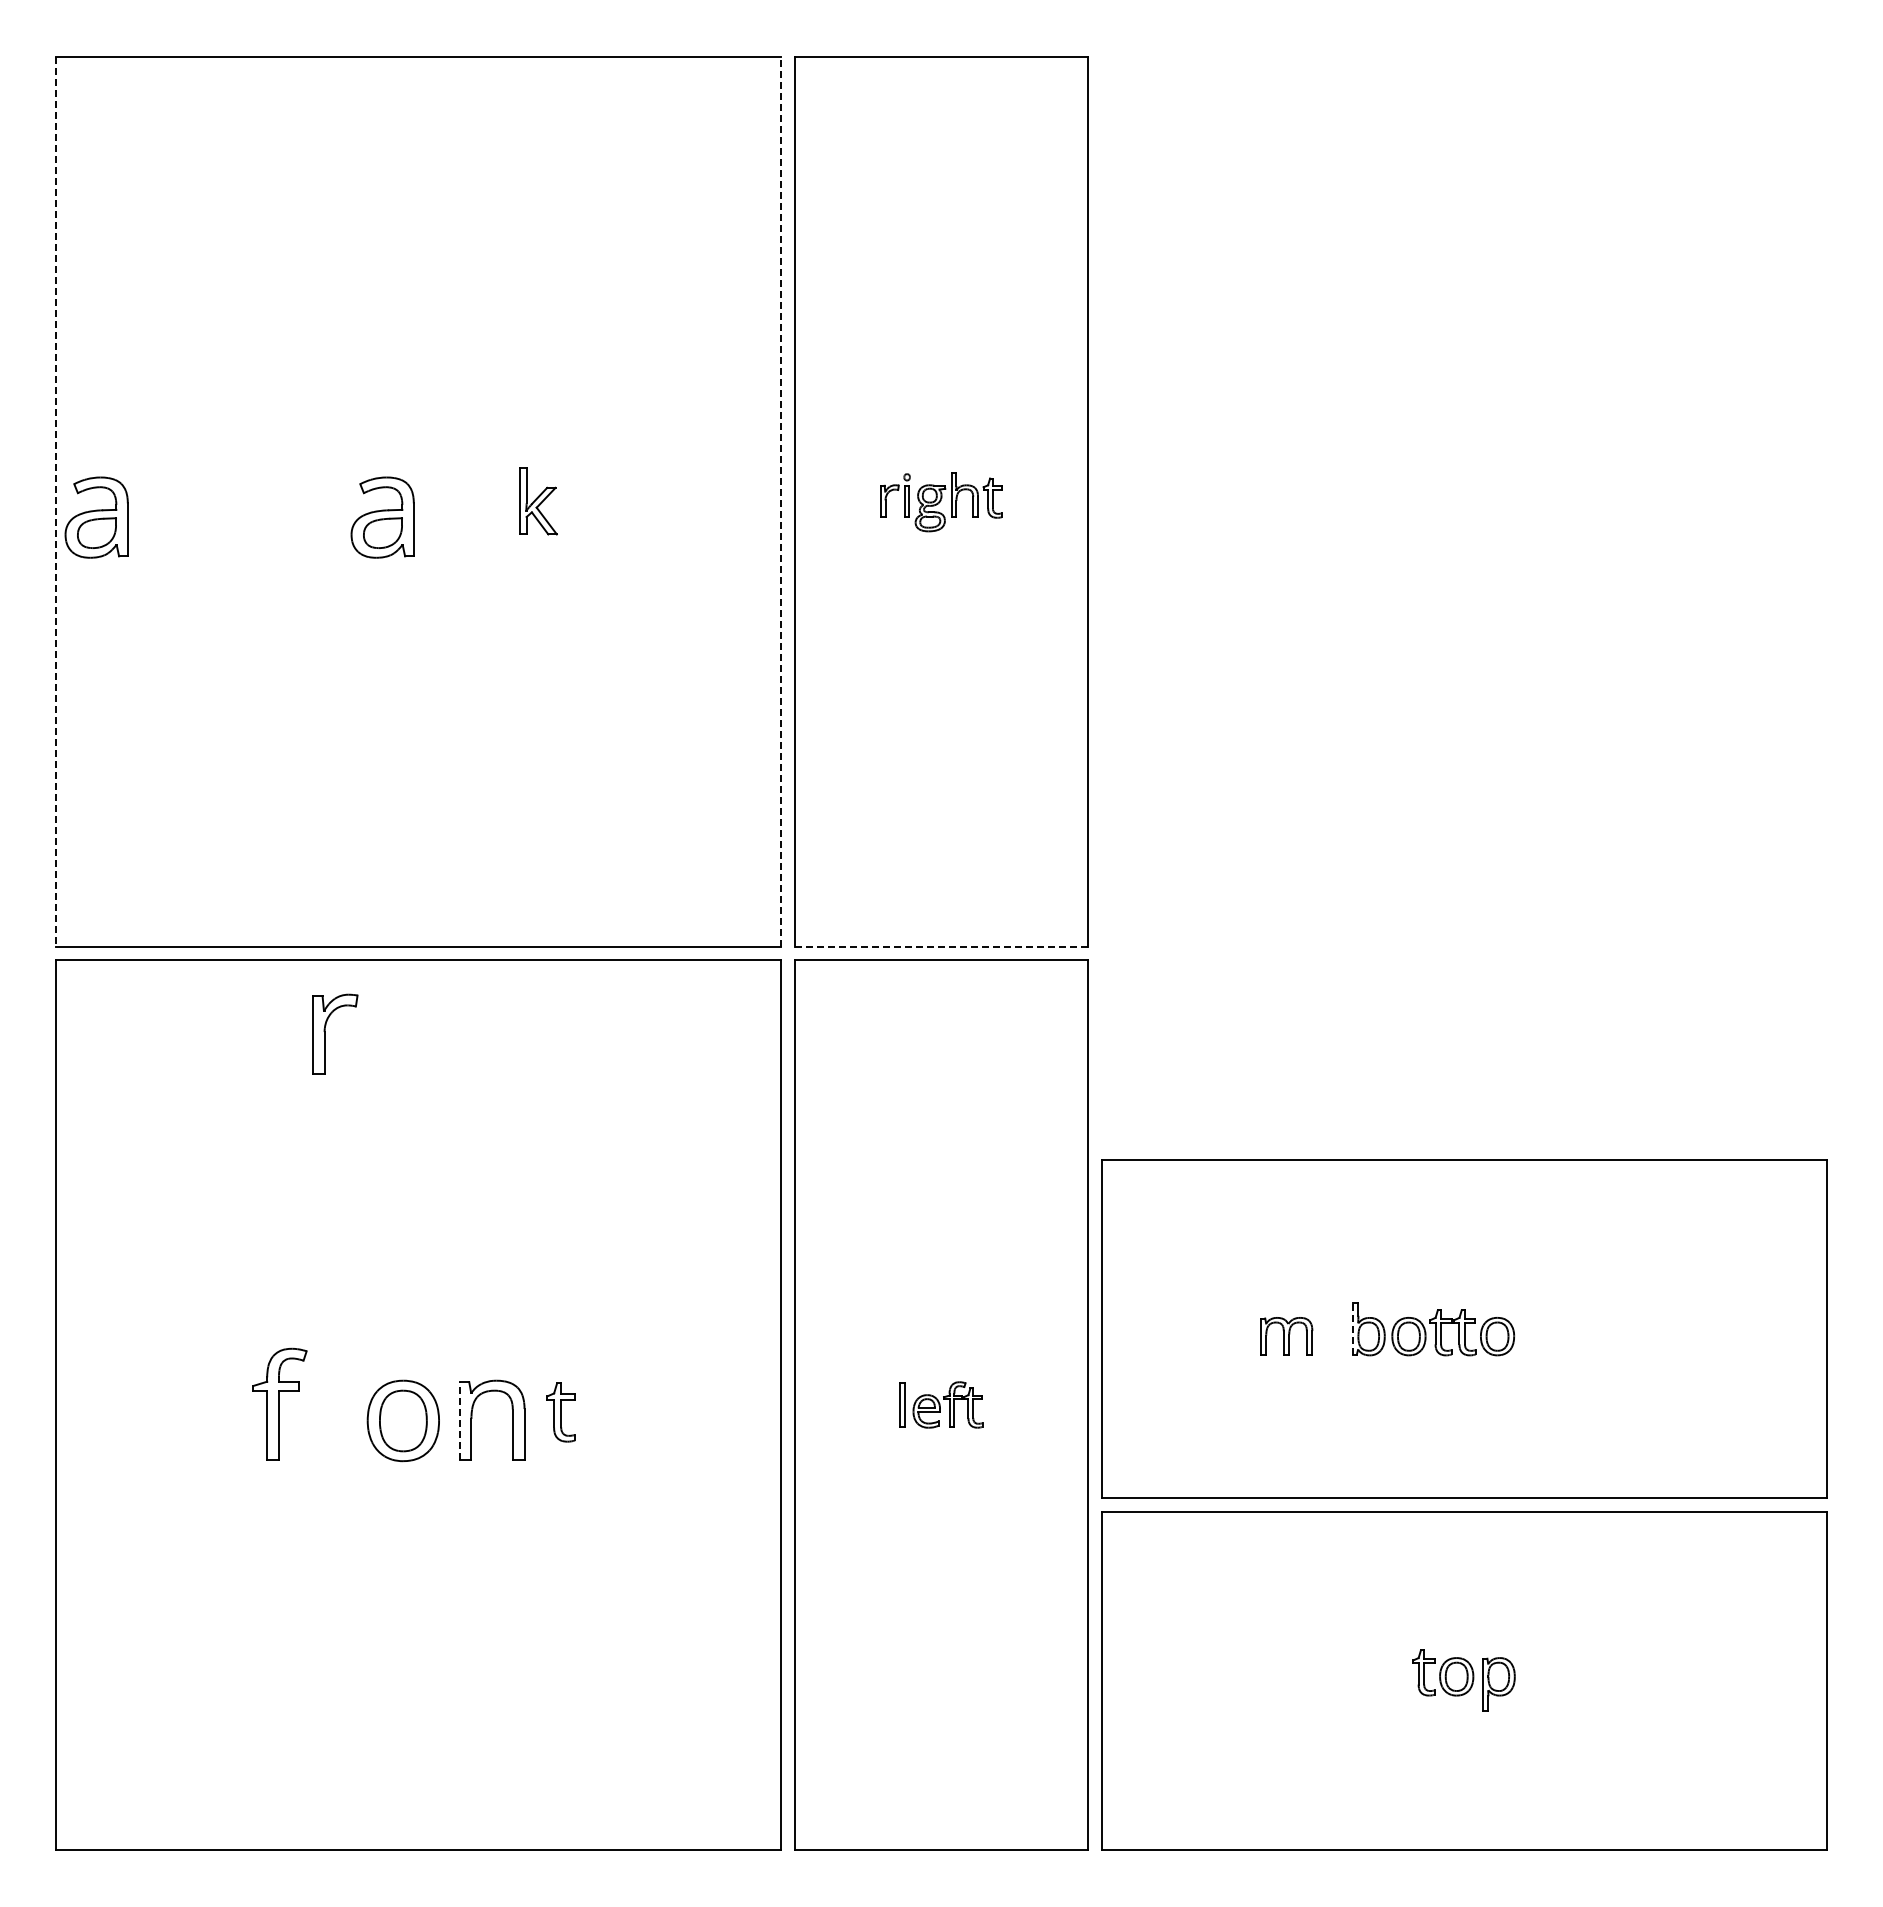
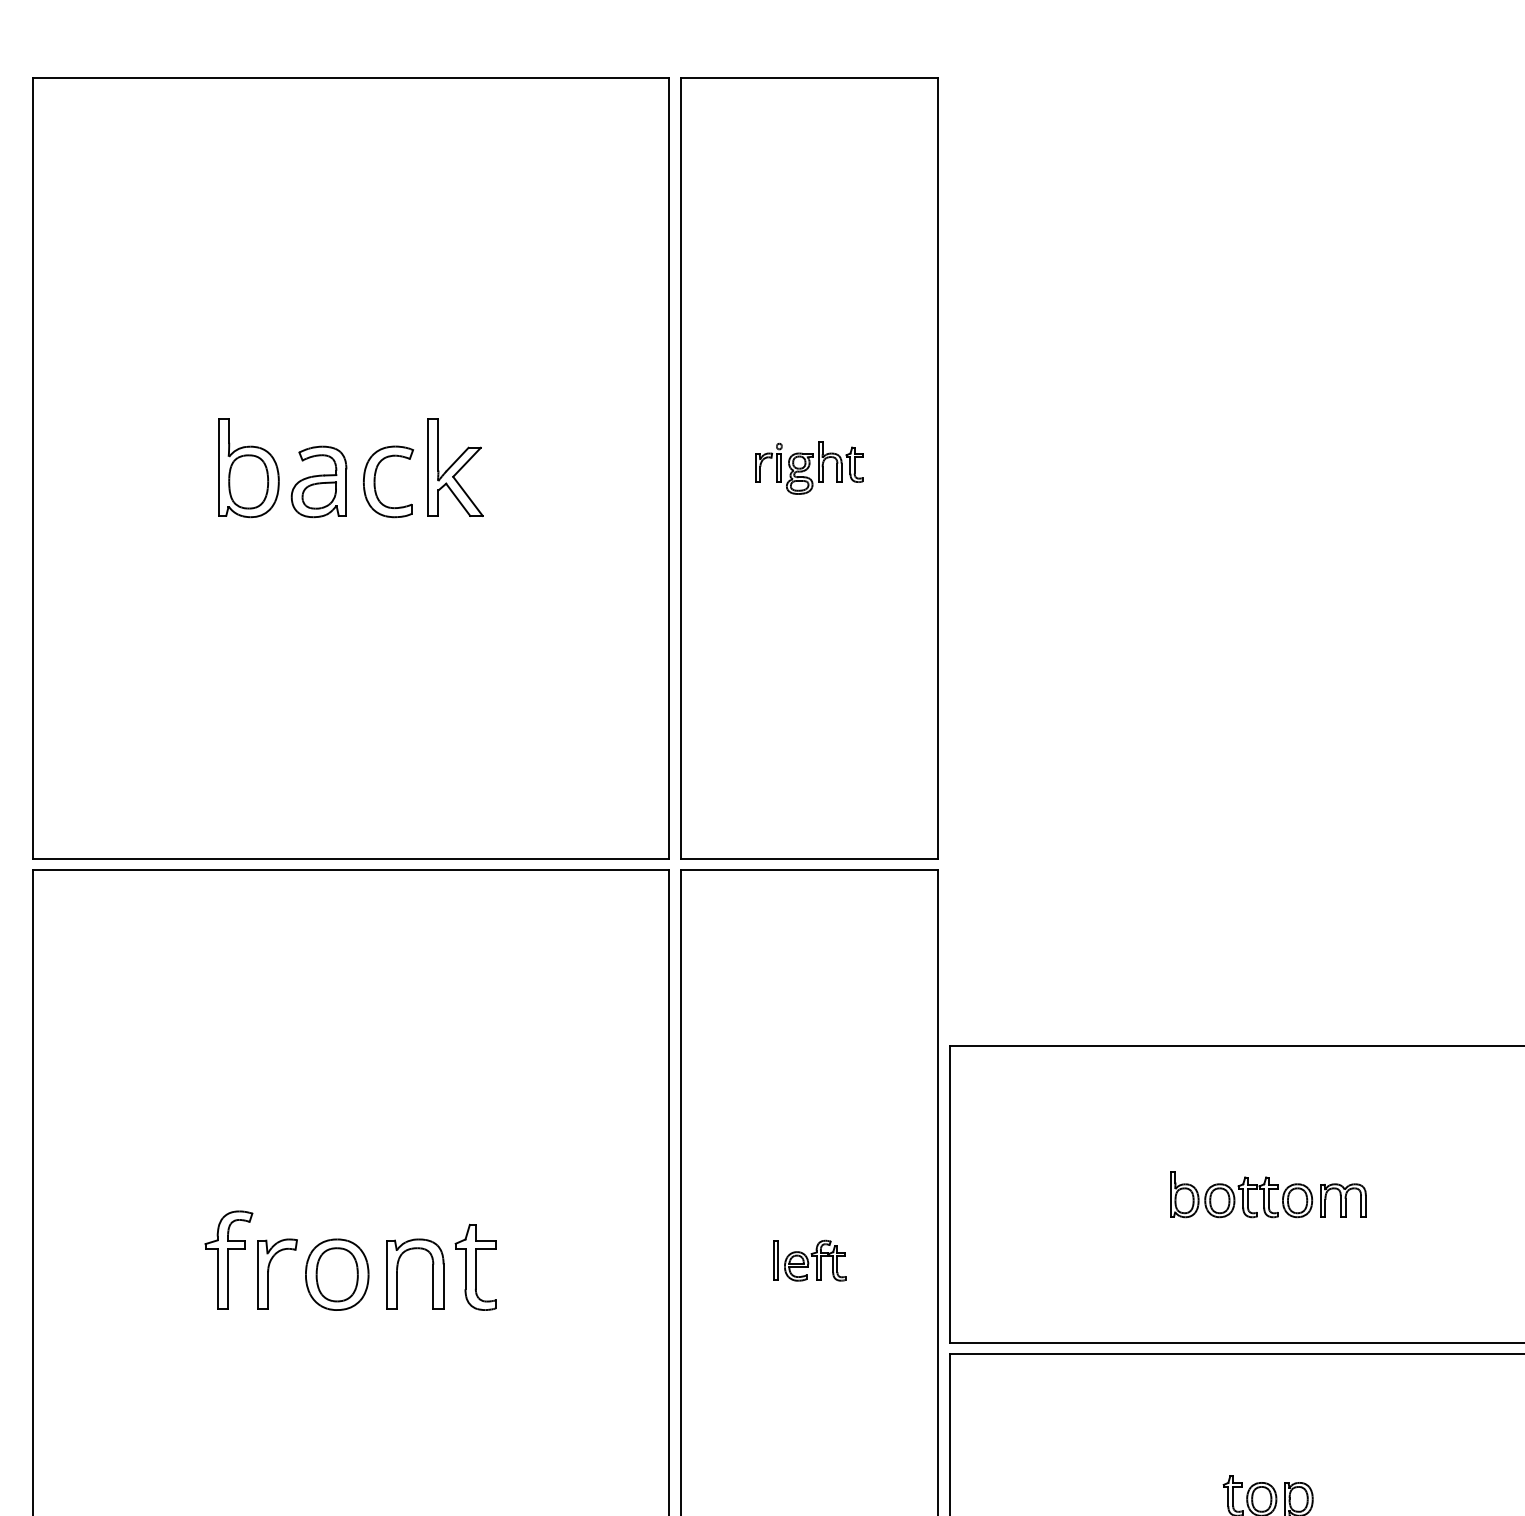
part: (302, 501) -> (248, 467), added
part: (538, 501) -> (455, 467), size x1.67
line: (56, 502) -> (32, 468), dashed -> solid
line: (781, 502) -> (669, 468), dashed -> solid
part: (96, 517) -> (67, 481), removed
part: (446, 517) -> (375, 481), added
line: (941, 946) -> (809, 858), dashed -> solid
part: (325, 1033) -> (268, 1273), moved
line: (1352, 1329) -> (1170, 1194), dashed -> solid
part: (1286, 1336) -> (1343, 1200), moved
part: (560, 1412) -> (475, 1267), size x1.67
line: (459, 1420) -> (386, 1274), dashed -> solid

